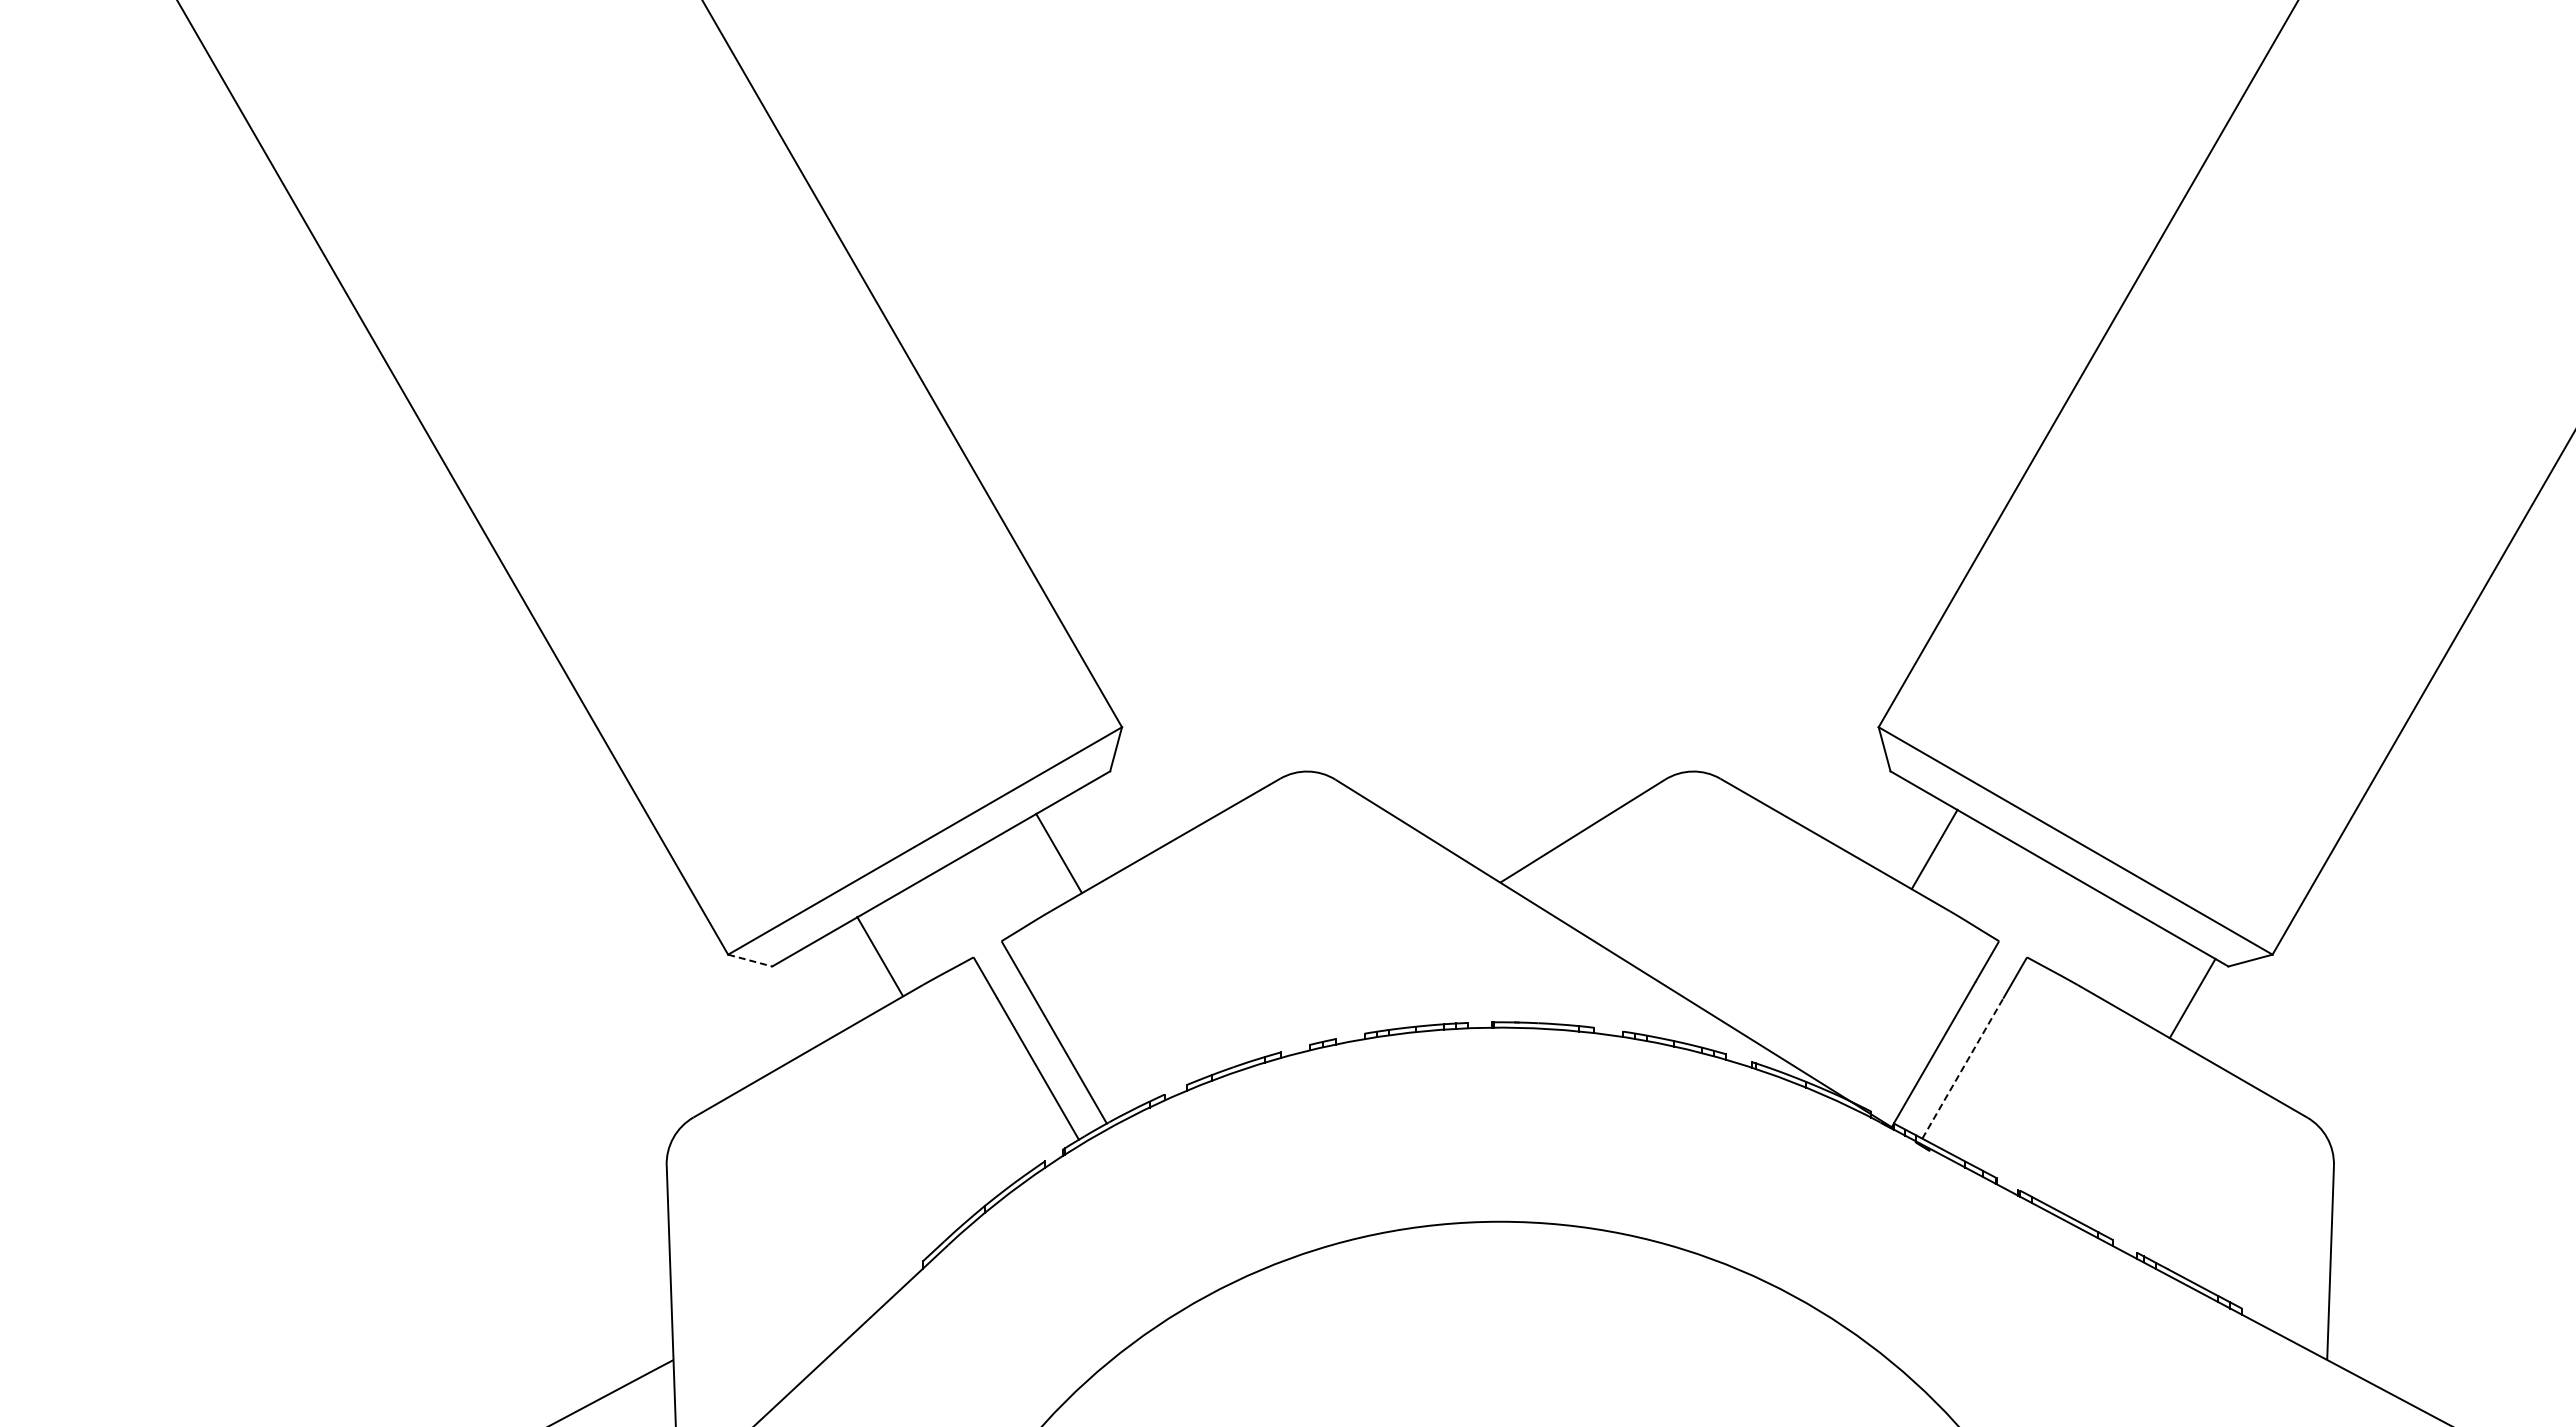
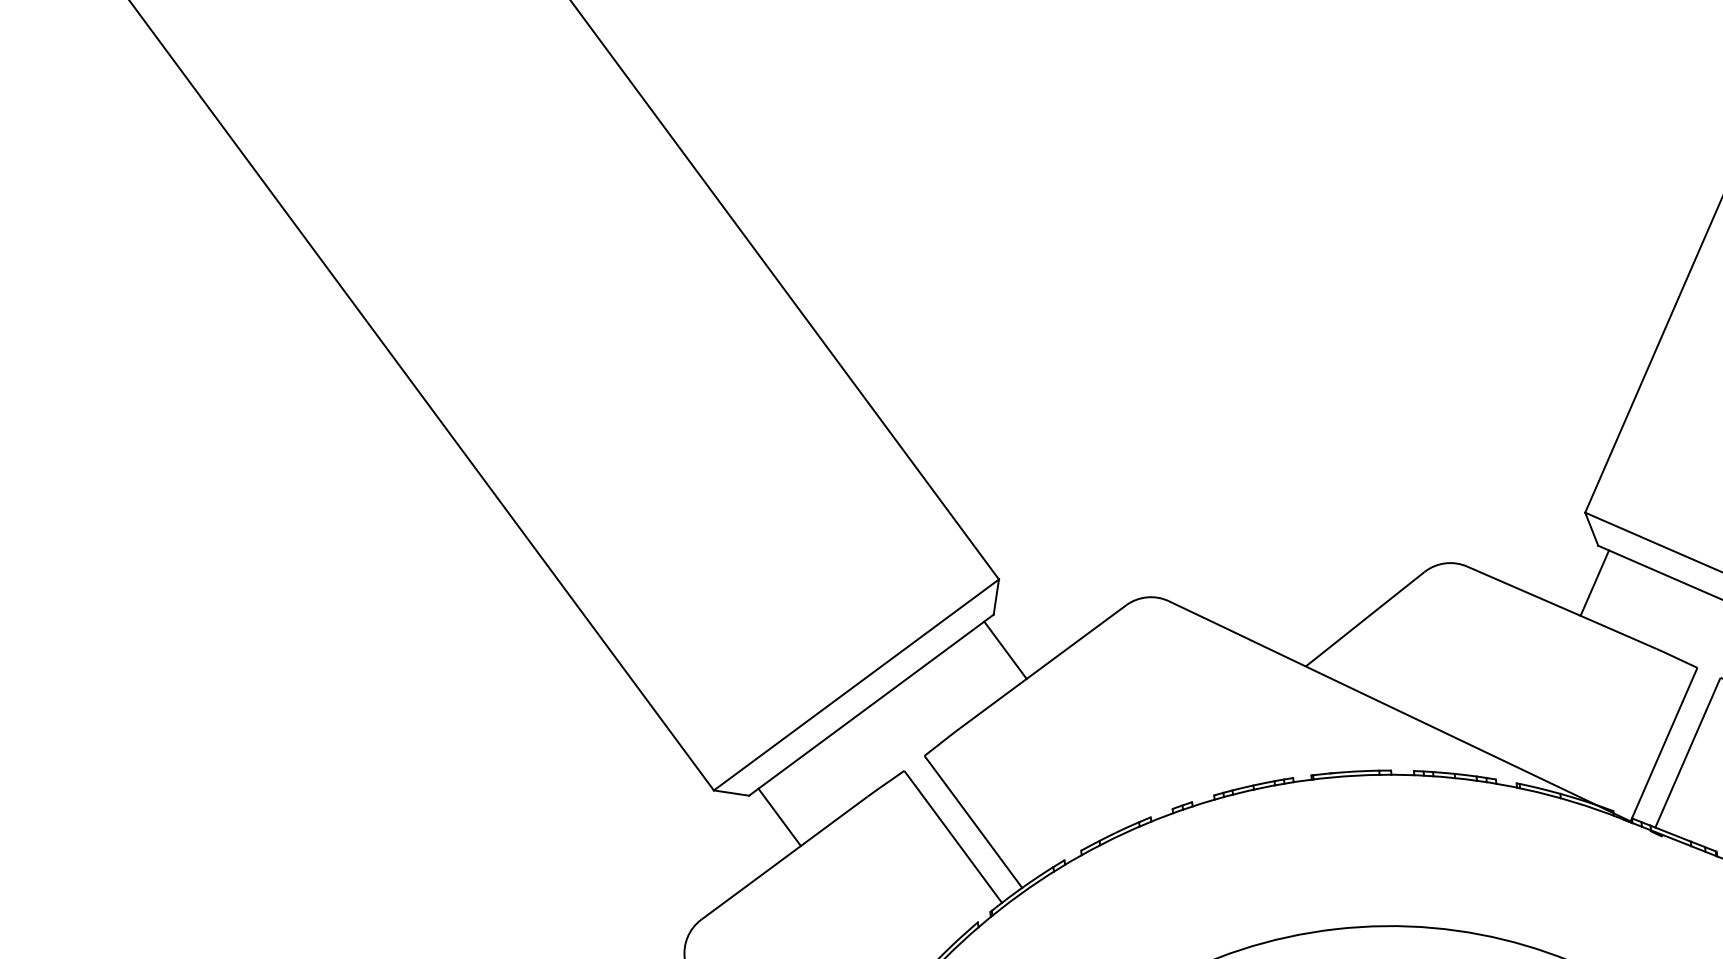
line: (1934, 849) -> (1594, 583), moved
line: (1058, 853) -> (1005, 650), moved
line: (879, 956) -> (779, 817), moved
line: (750, 960) -> (731, 792), dashed -> solid
line: (1962, 1068) -> (1680, 769), dashed -> solid

